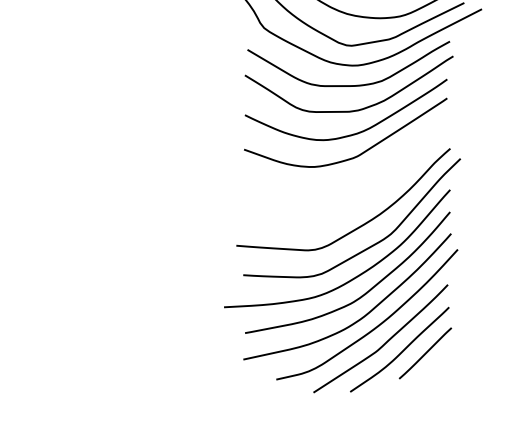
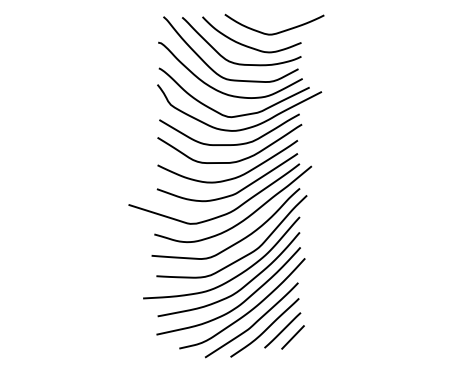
part: (341, 184) -> (224, 213), added
line: (439, 363) -> (292, 337), added

